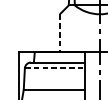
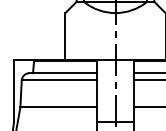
line: (59, 33) -> (65, 36), dashed -> solid
line: (55, 68) -> (59, 80), dashed -> solid

